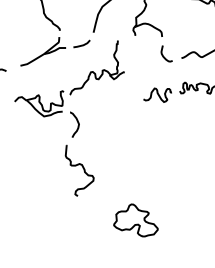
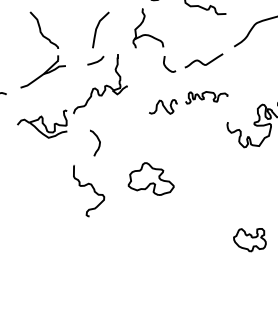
line: (81, 44) -> (95, 61), moved
curve: (77, 123) -> (98, 141), moved
part: (135, 219) -> (150, 178), moved

